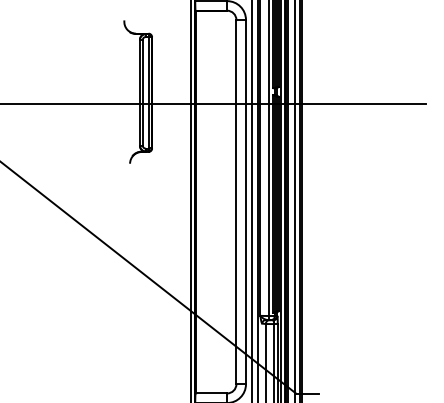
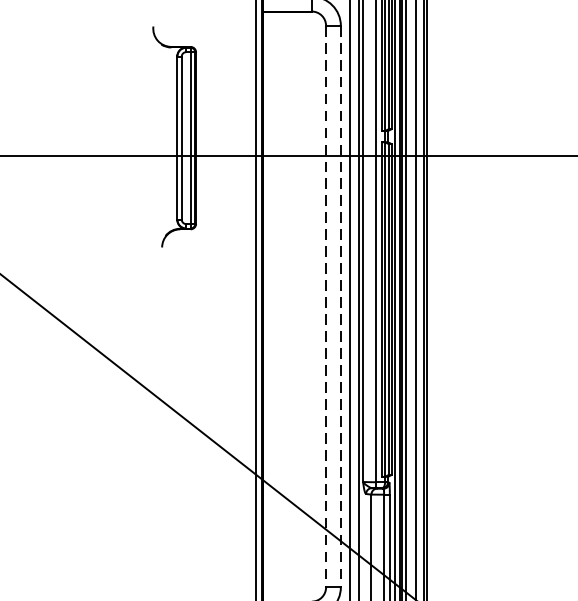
line: (236, 202) -> (326, 307), solid -> dashed
line: (246, 202) -> (341, 307), solid -> dashed

